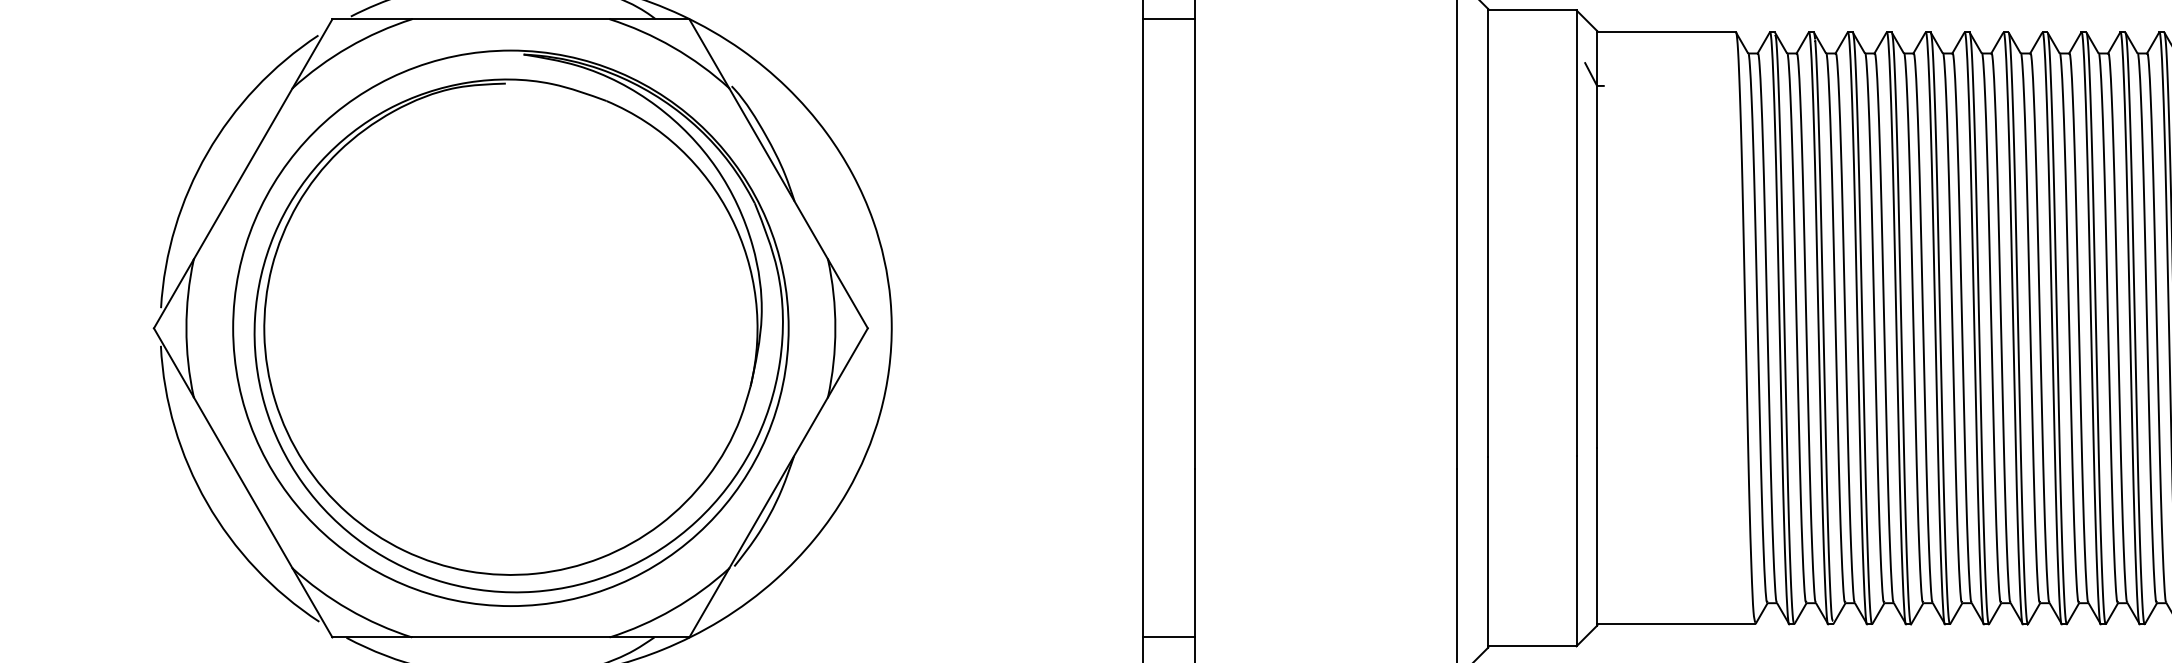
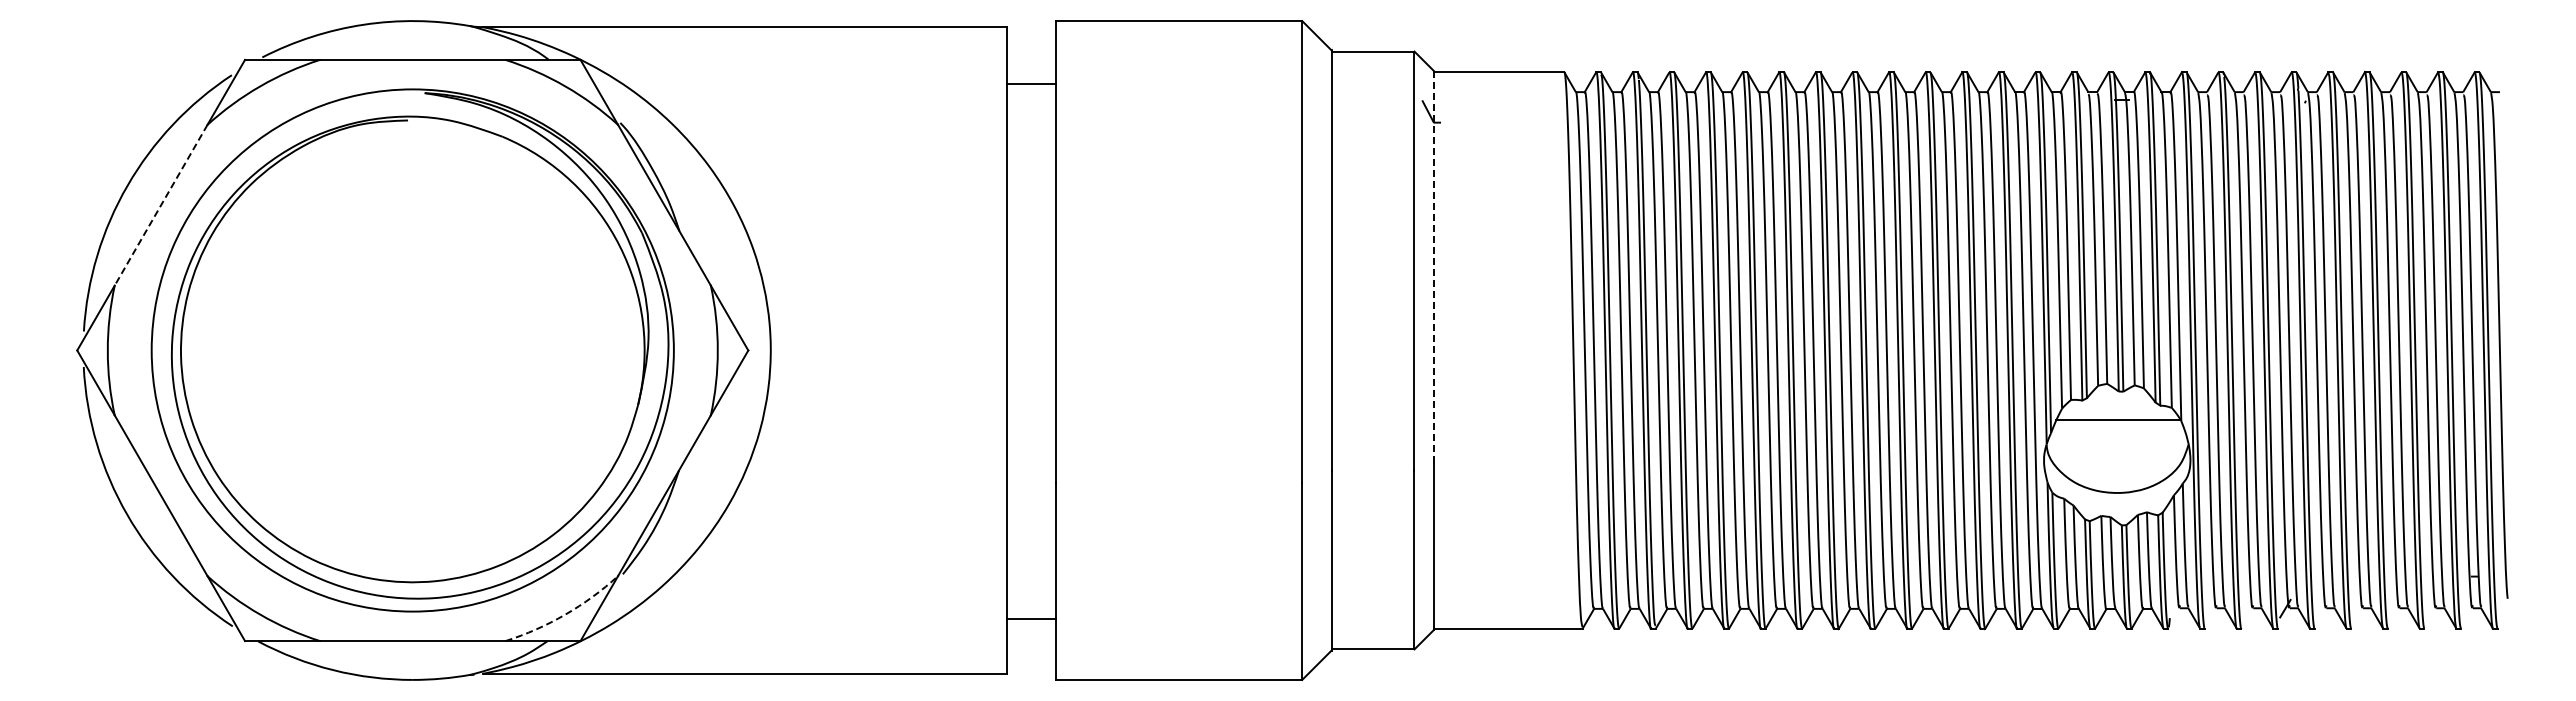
line: (1168, 19) -> (1030, 84), moved
line: (243, 174) -> (161, 205), solid -> dashed
line: (1597, 240) -> (1434, 267), solid -> dashed
arc: (673, 609) -> (565, 614), solid -> dashed
line: (1168, 636) -> (1030, 618), moved

